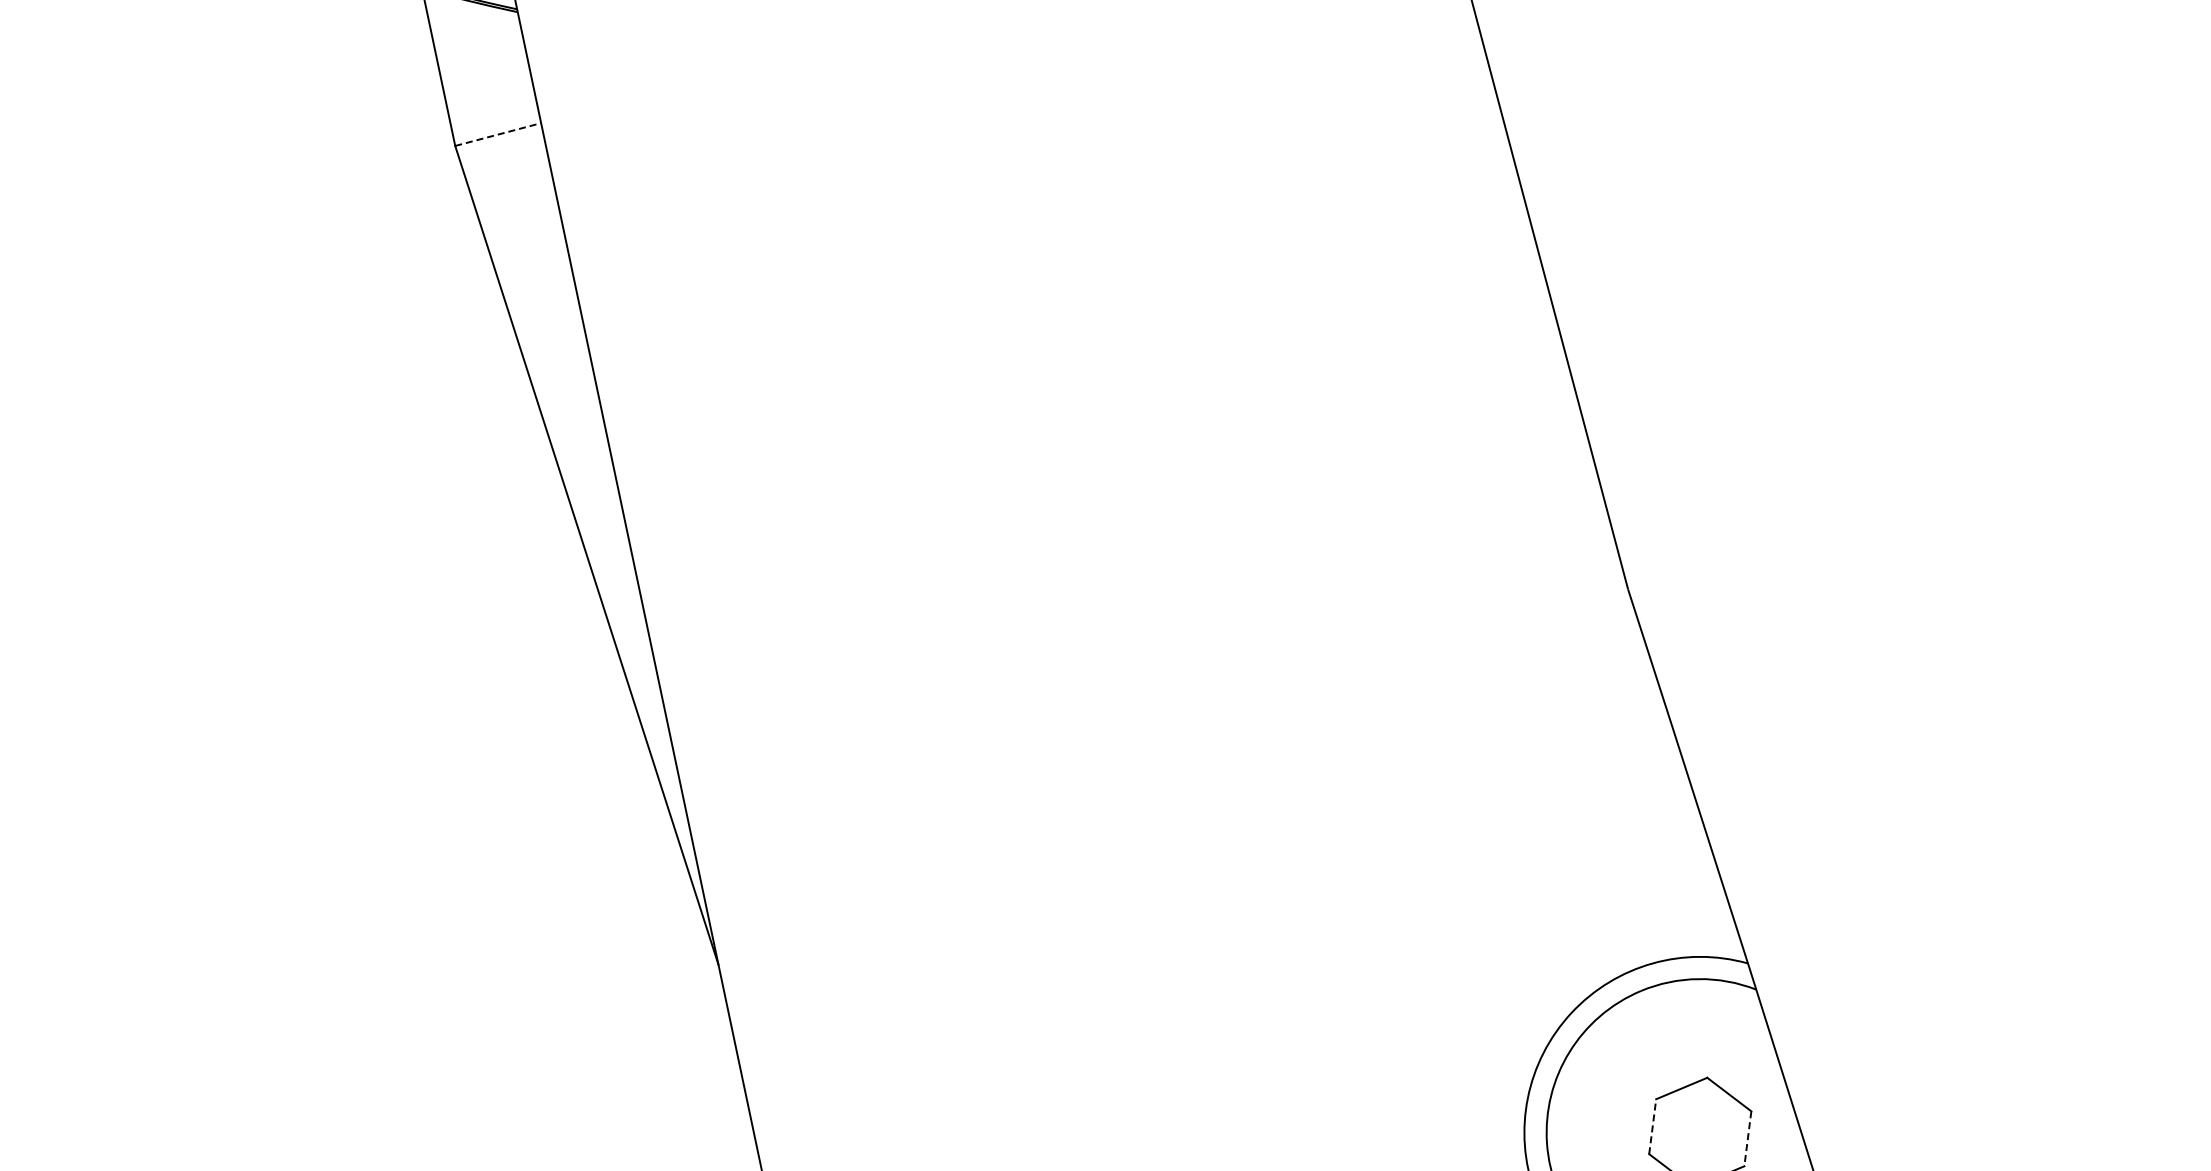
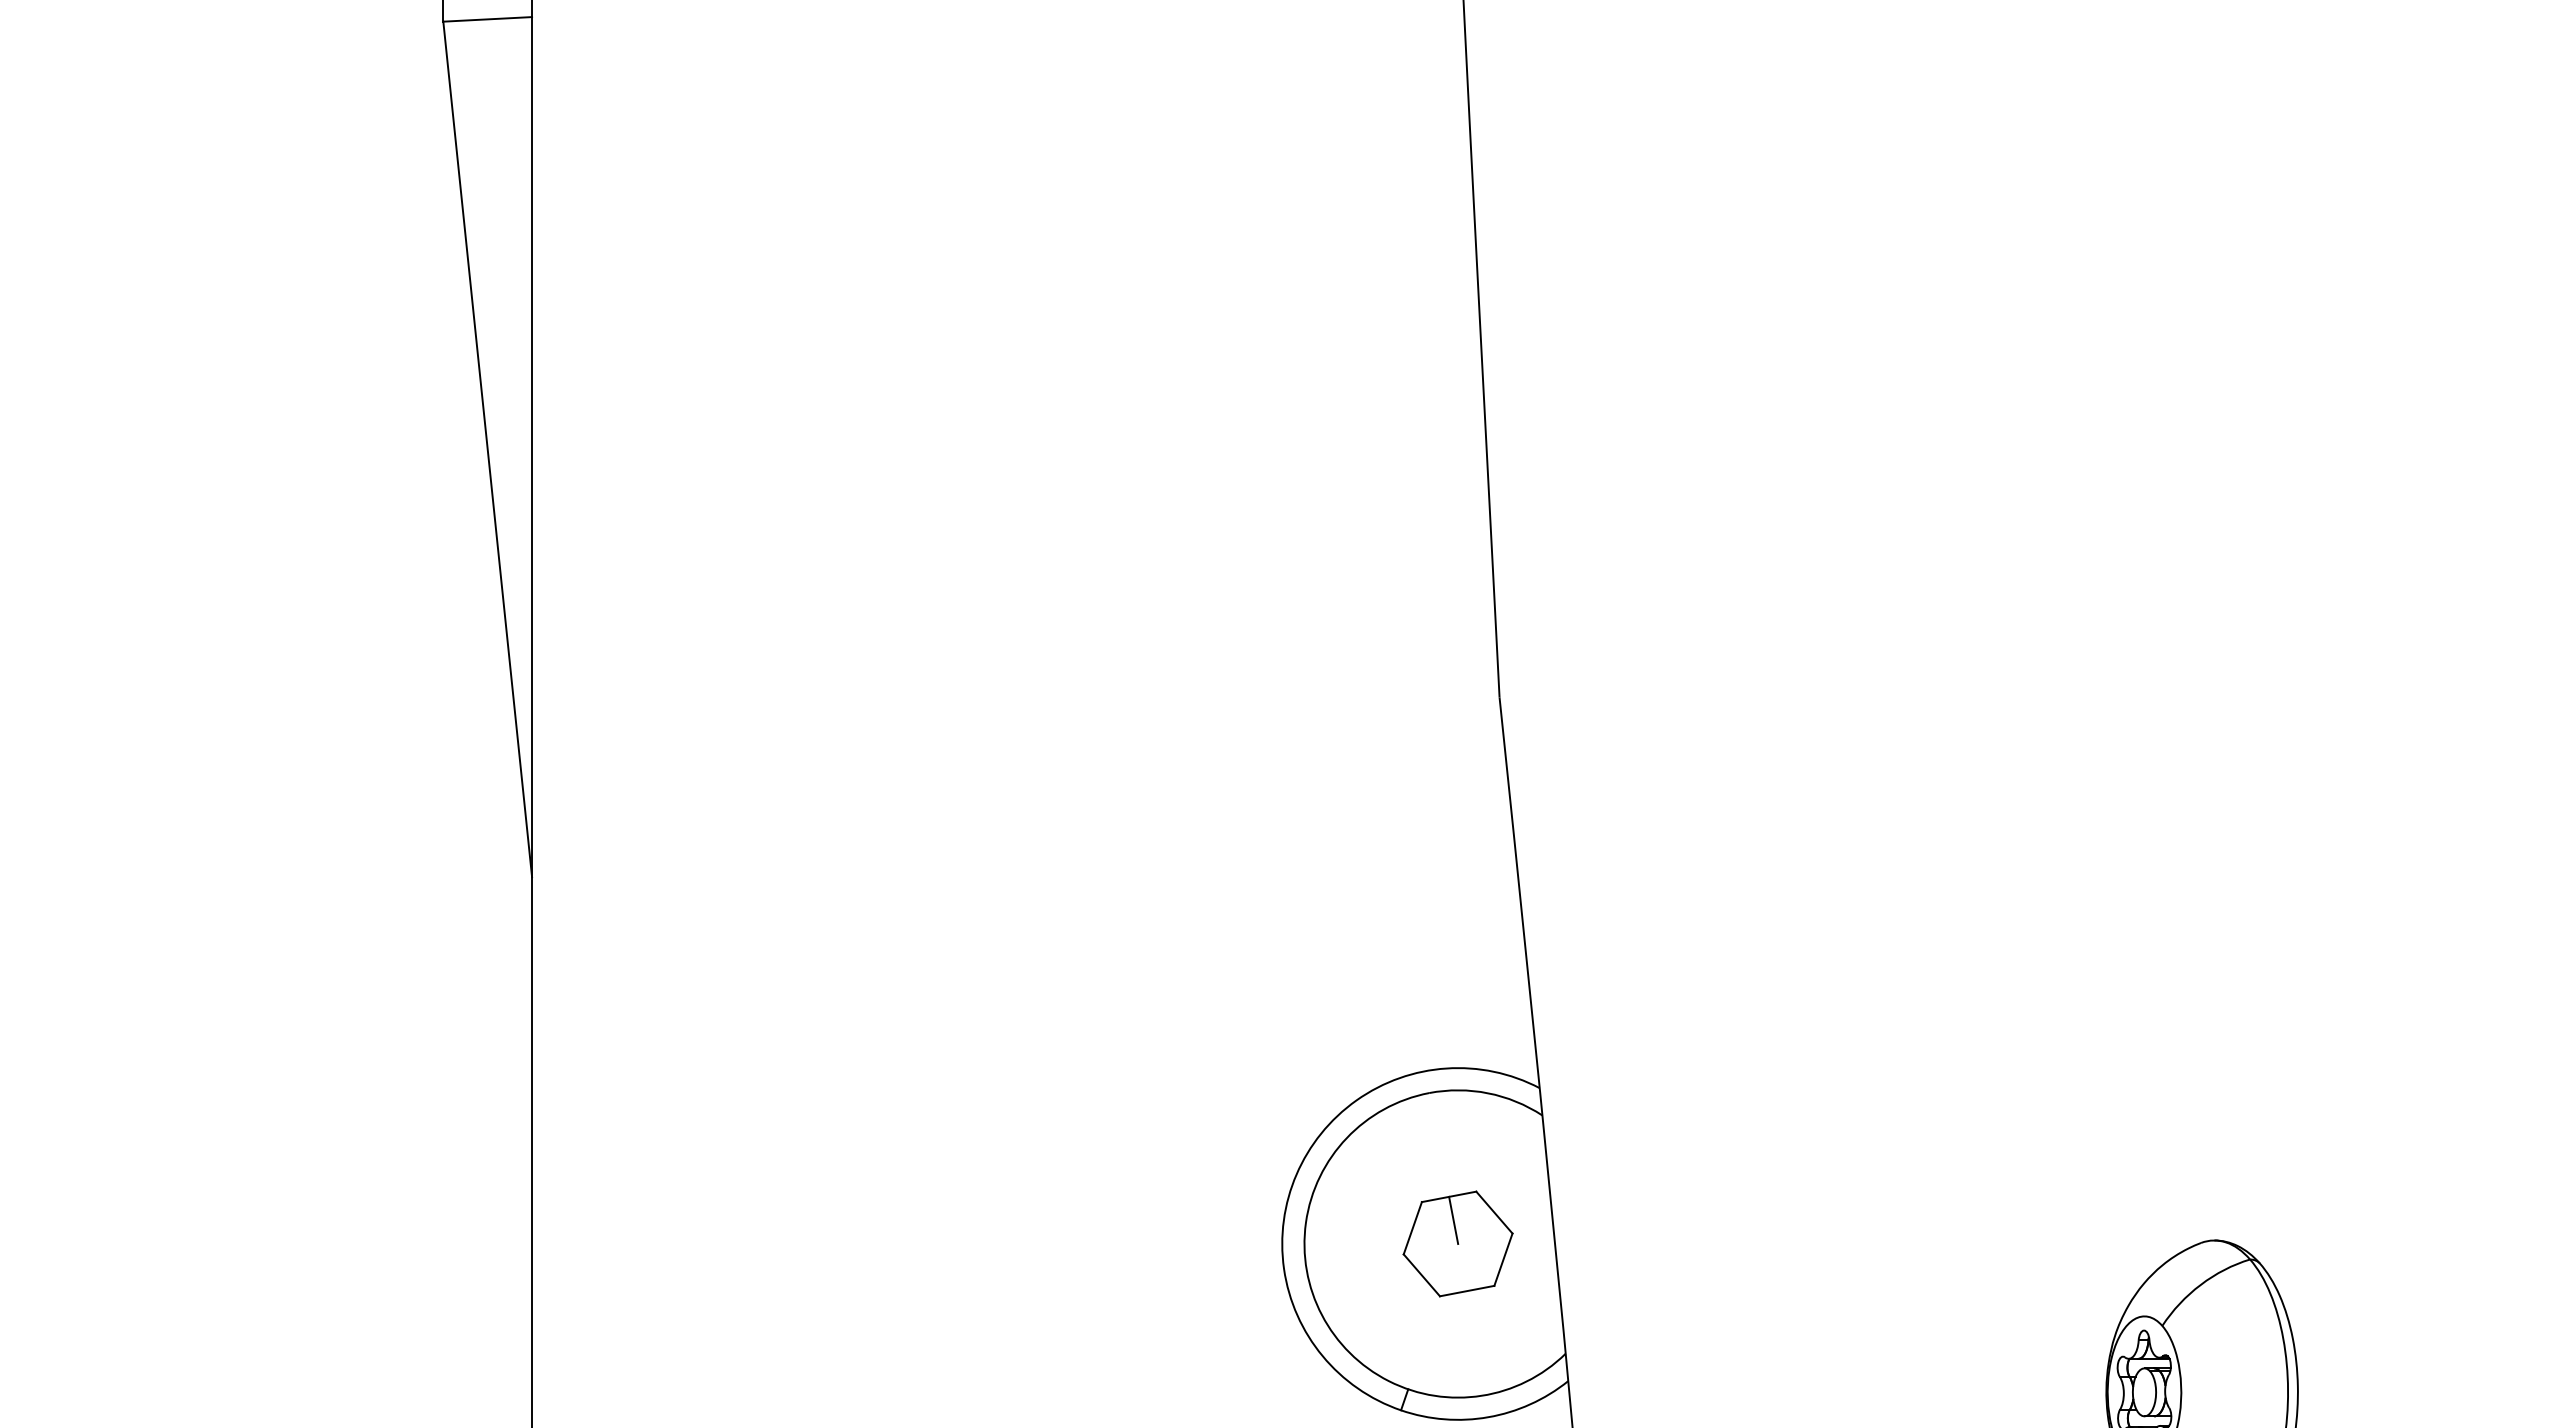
line: (498, 134) -> (488, 19), dashed -> solid
line: (1690, 1109) -> (1453, 1219), added
line: (1652, 1127) -> (1412, 1228), dashed -> solid
line: (1747, 1138) -> (1503, 1259), dashed -> solid

